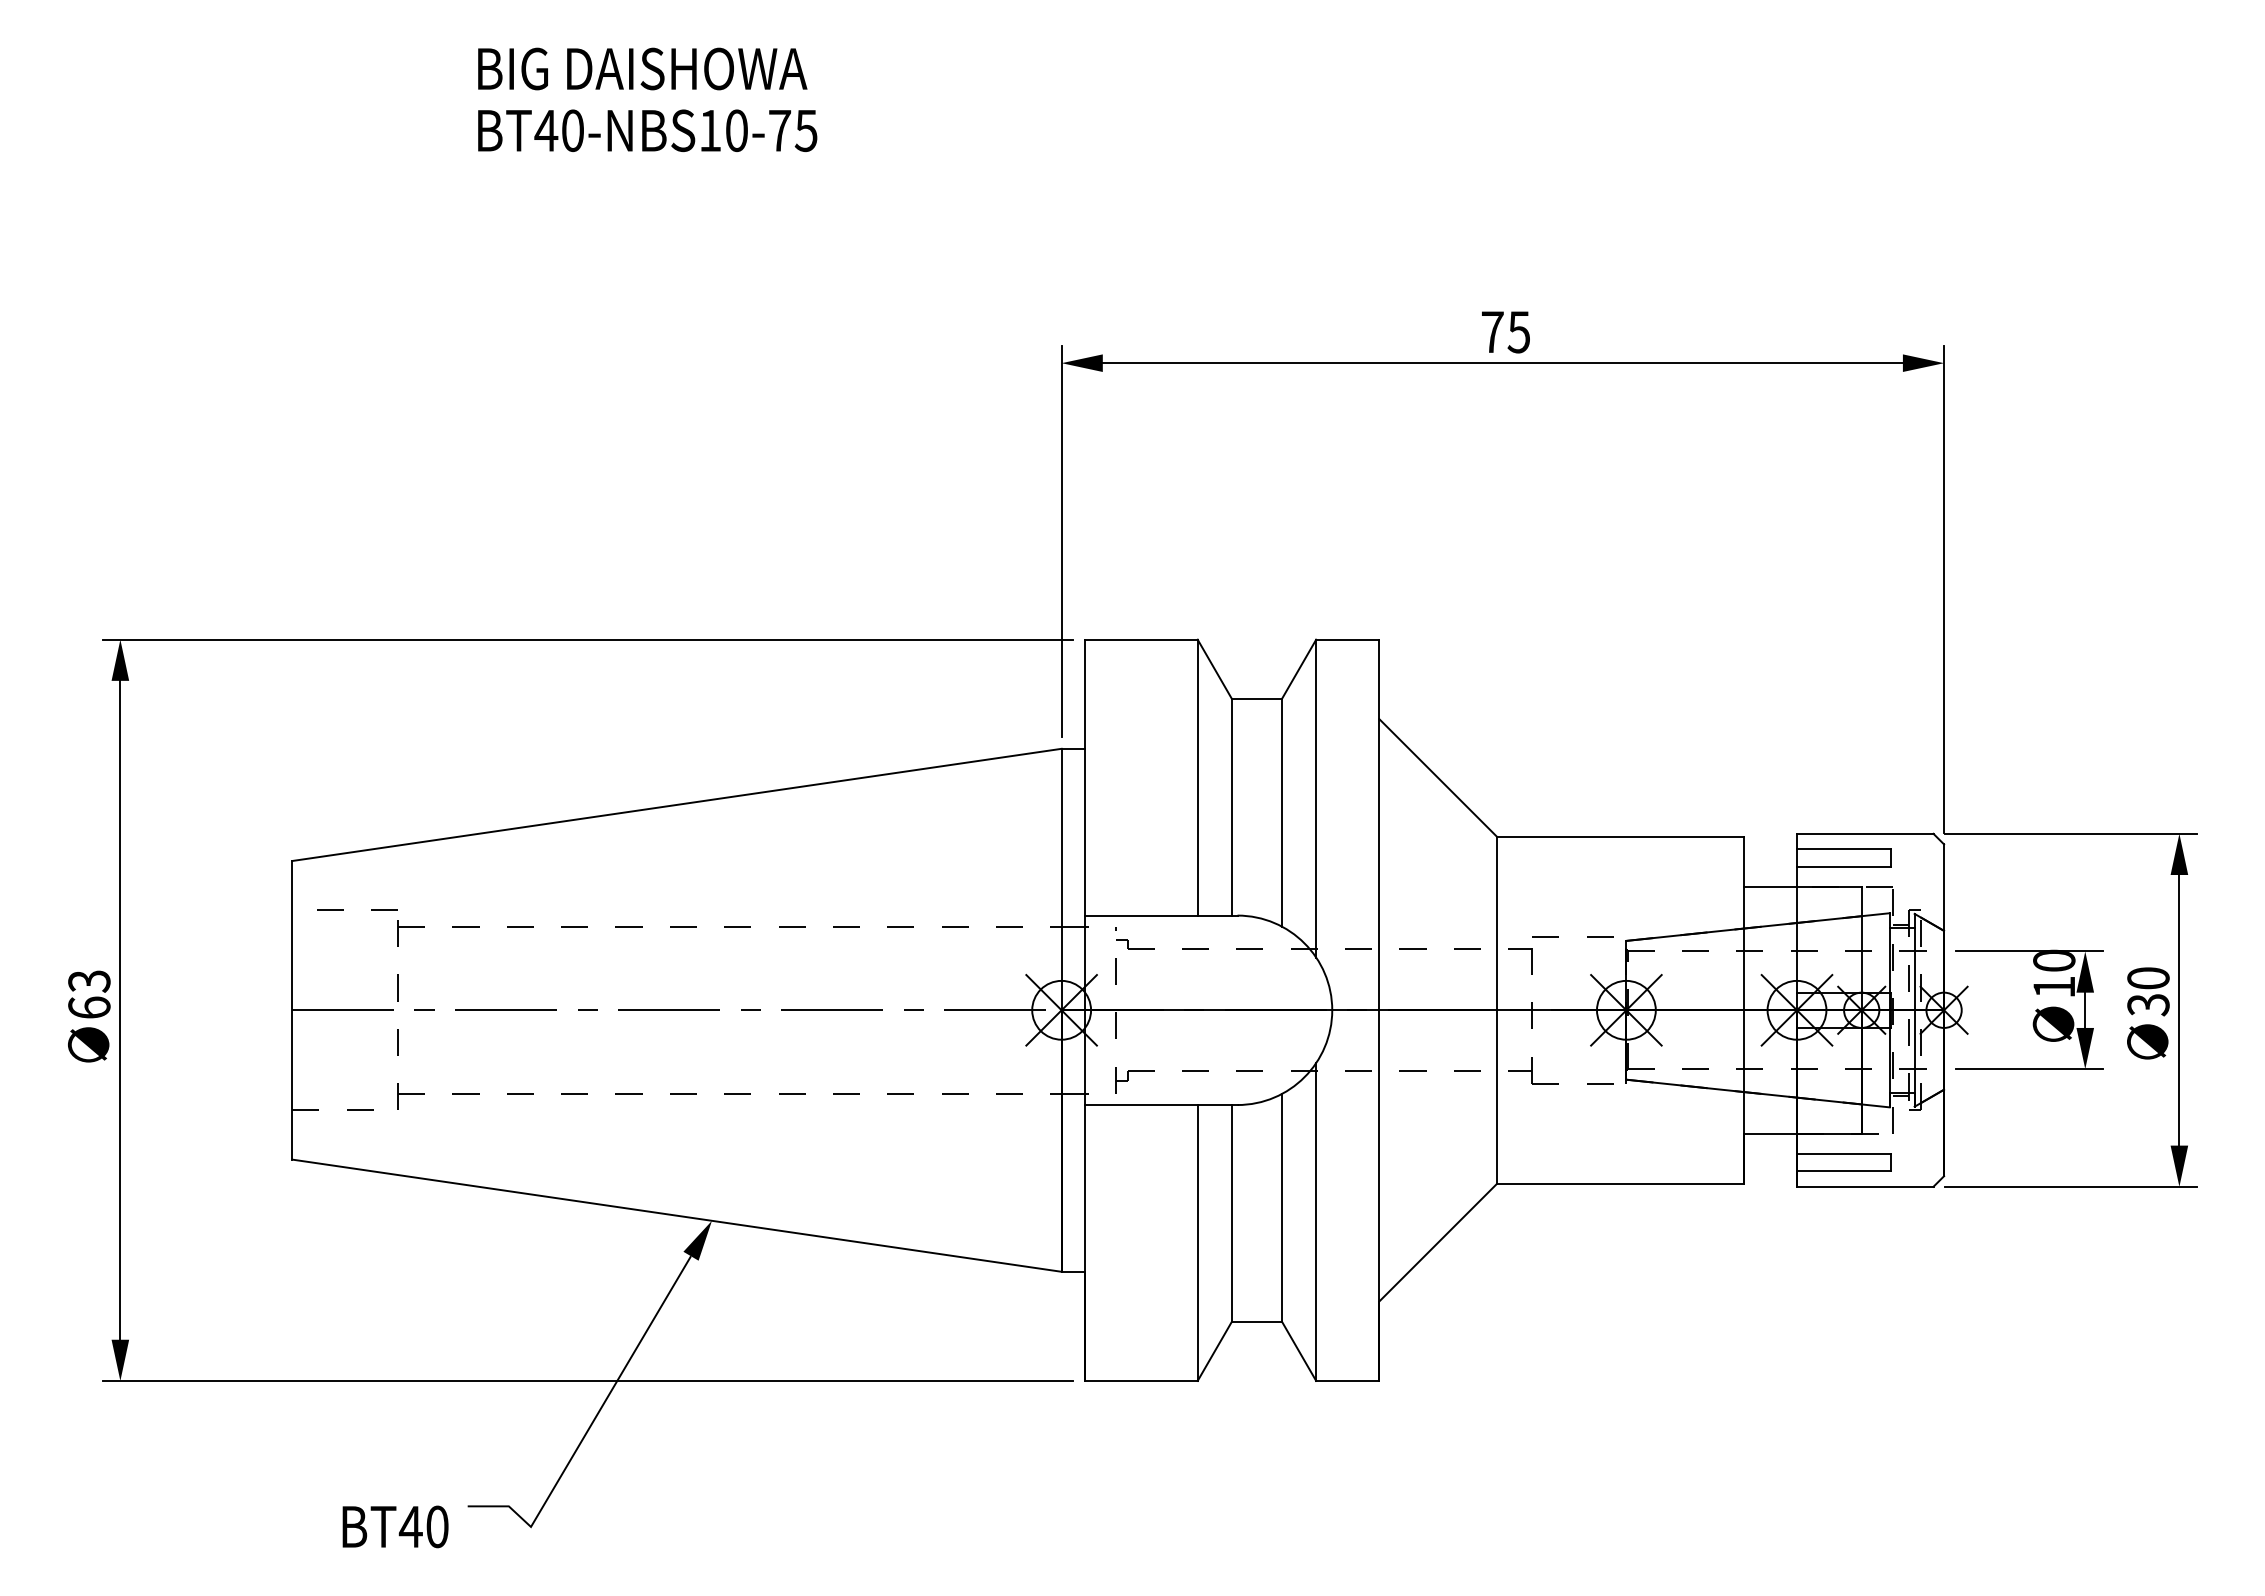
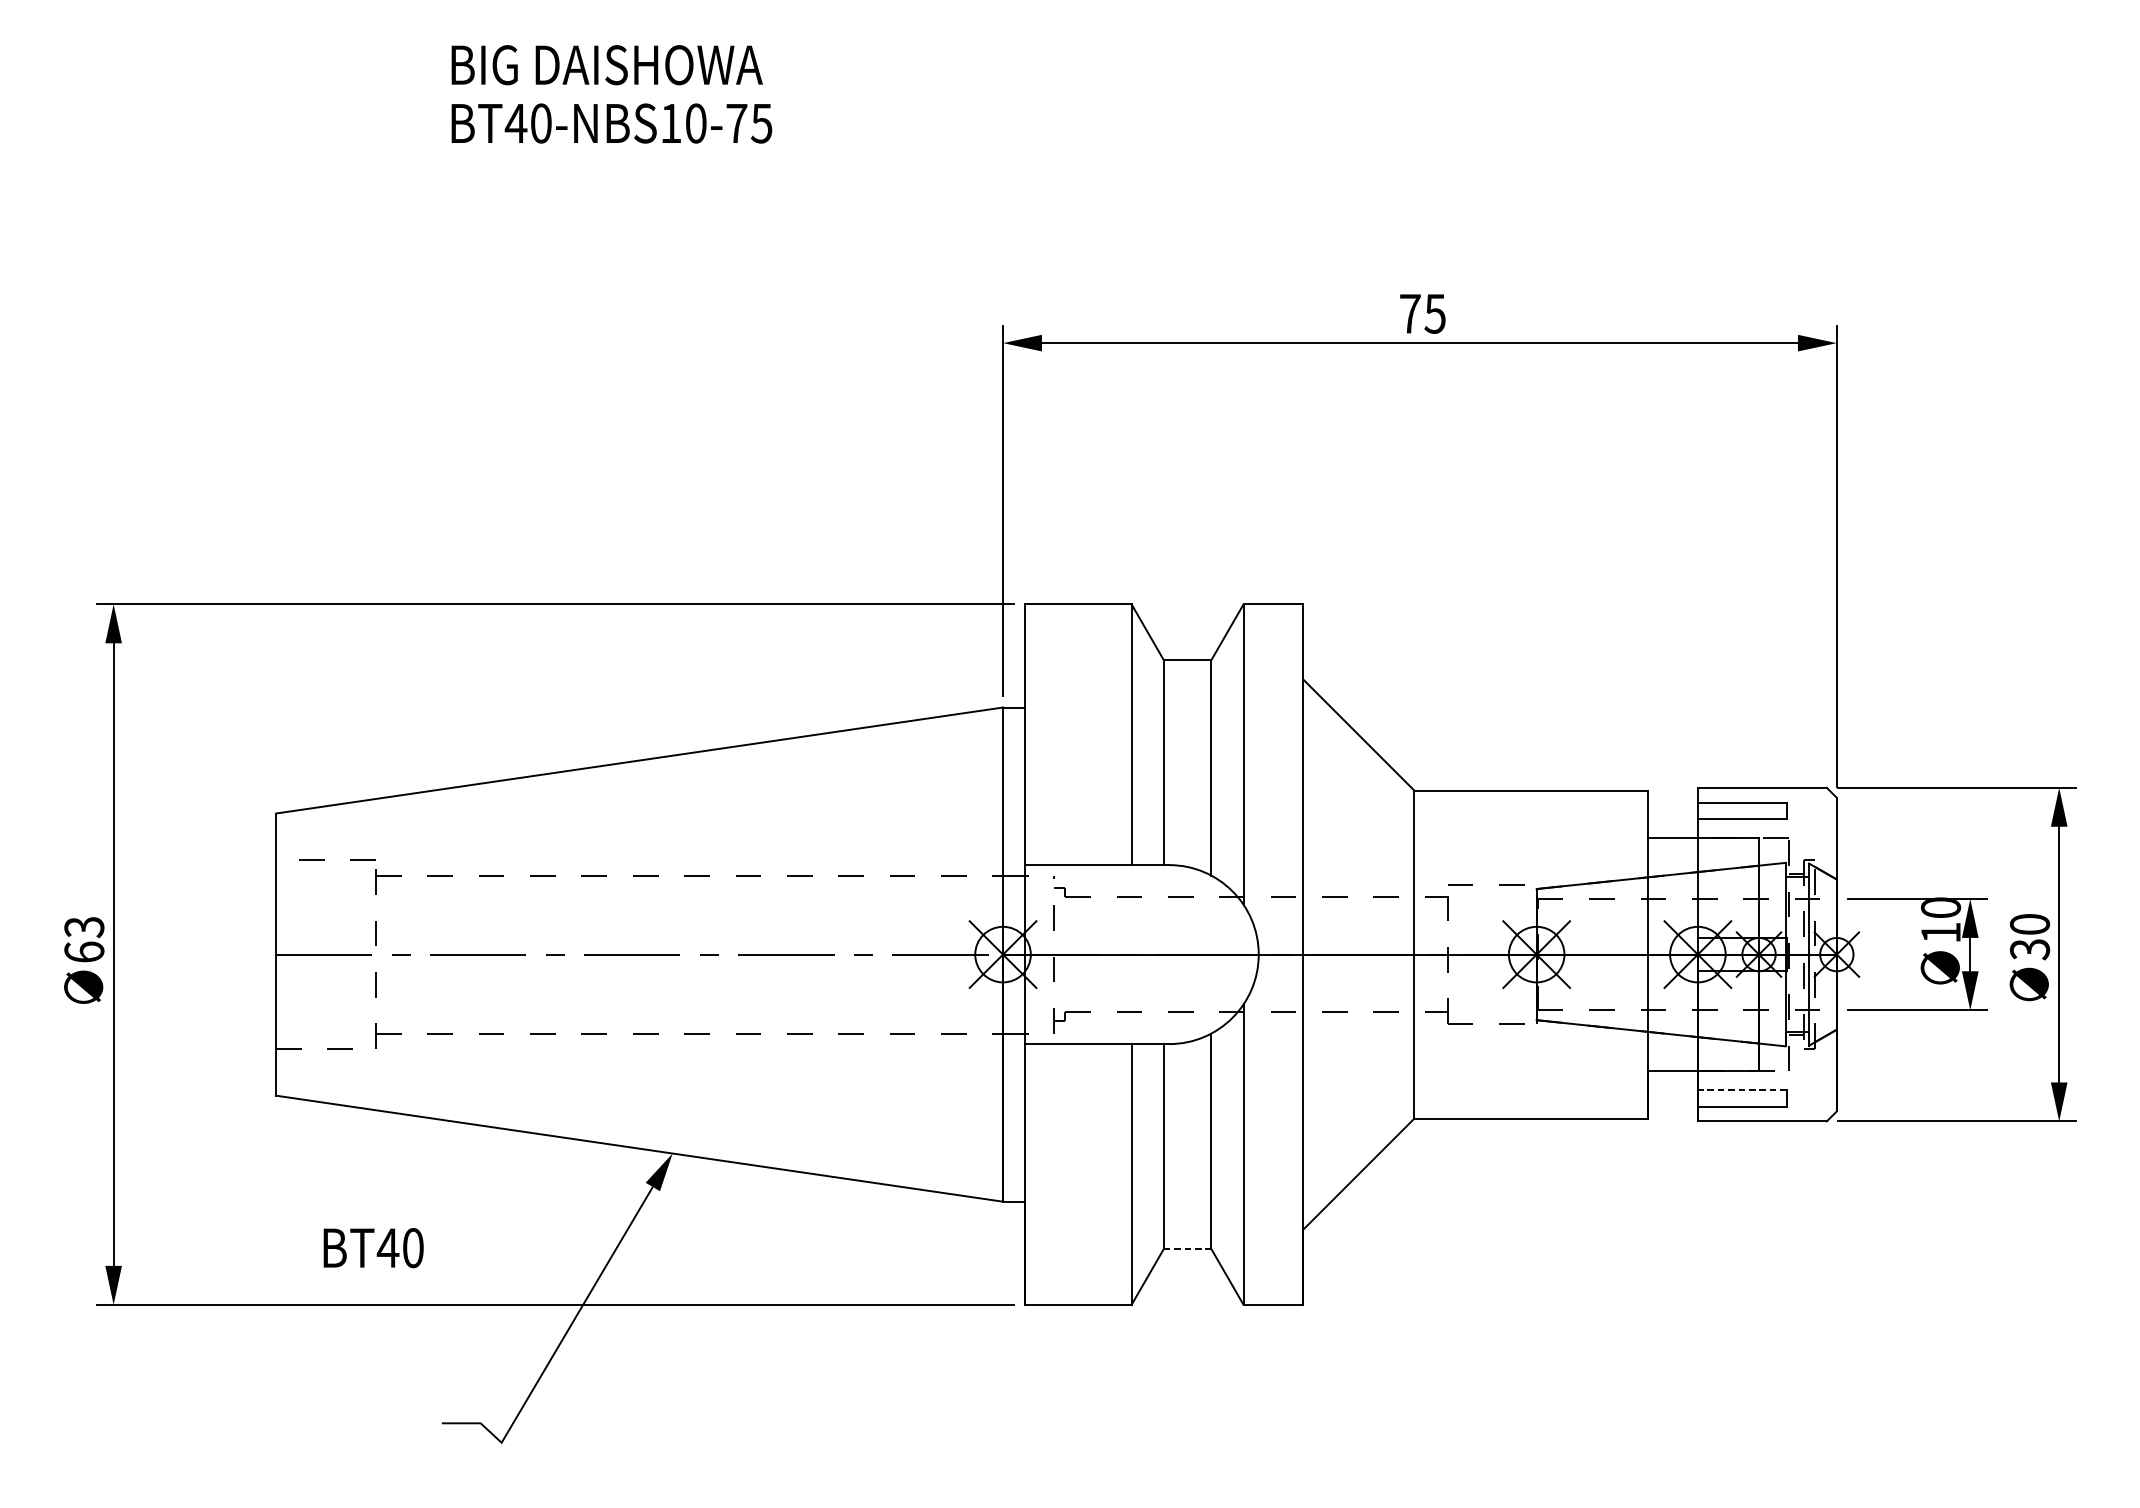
line: (1843, 1153) -> (1741, 1089), solid -> dashed
line: (1257, 1322) -> (1188, 1249), solid -> dashed
text: (395, 1526) -> (373, 1247), moved

